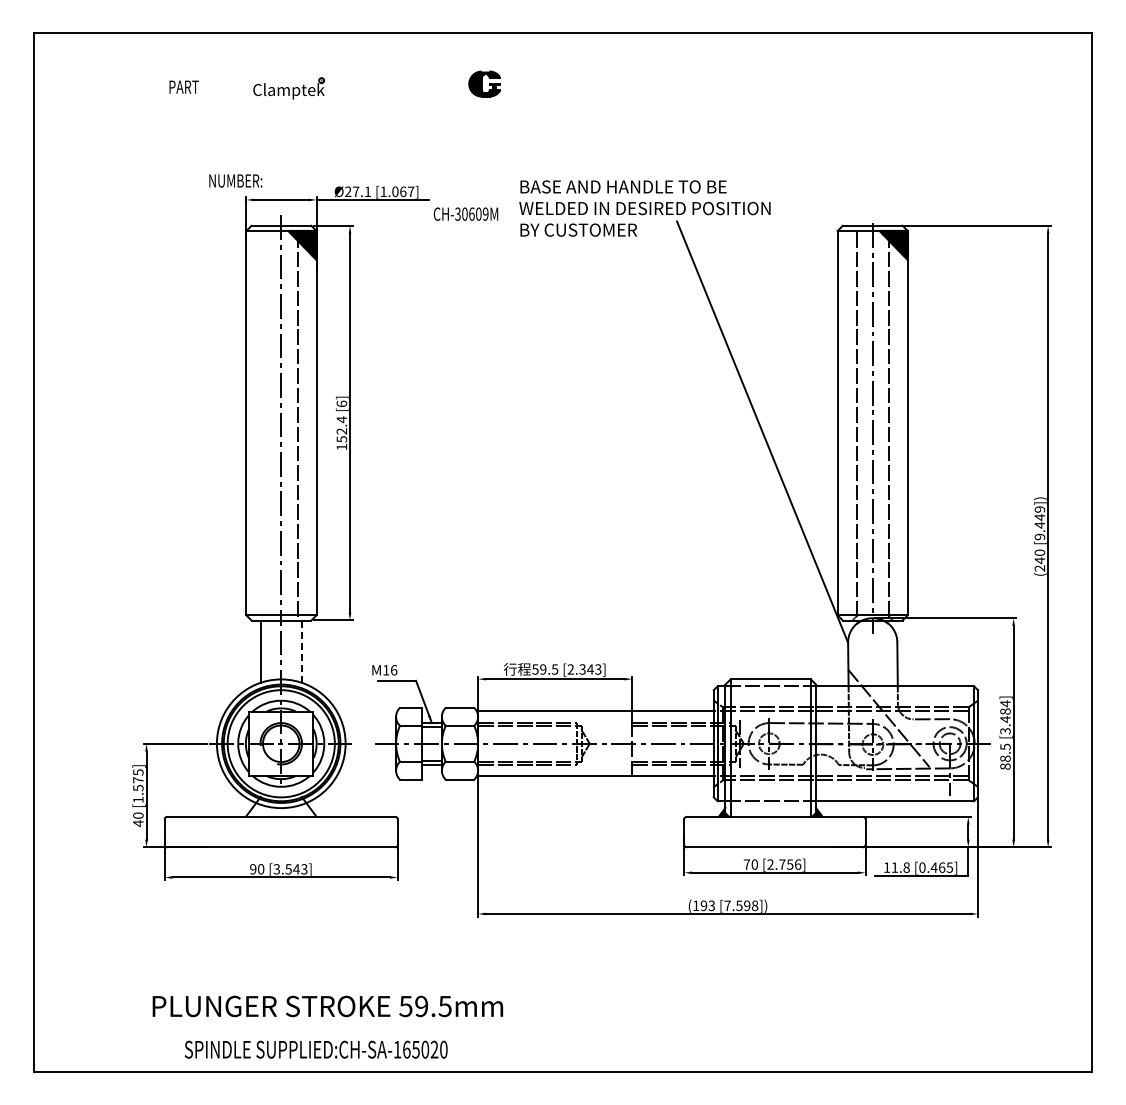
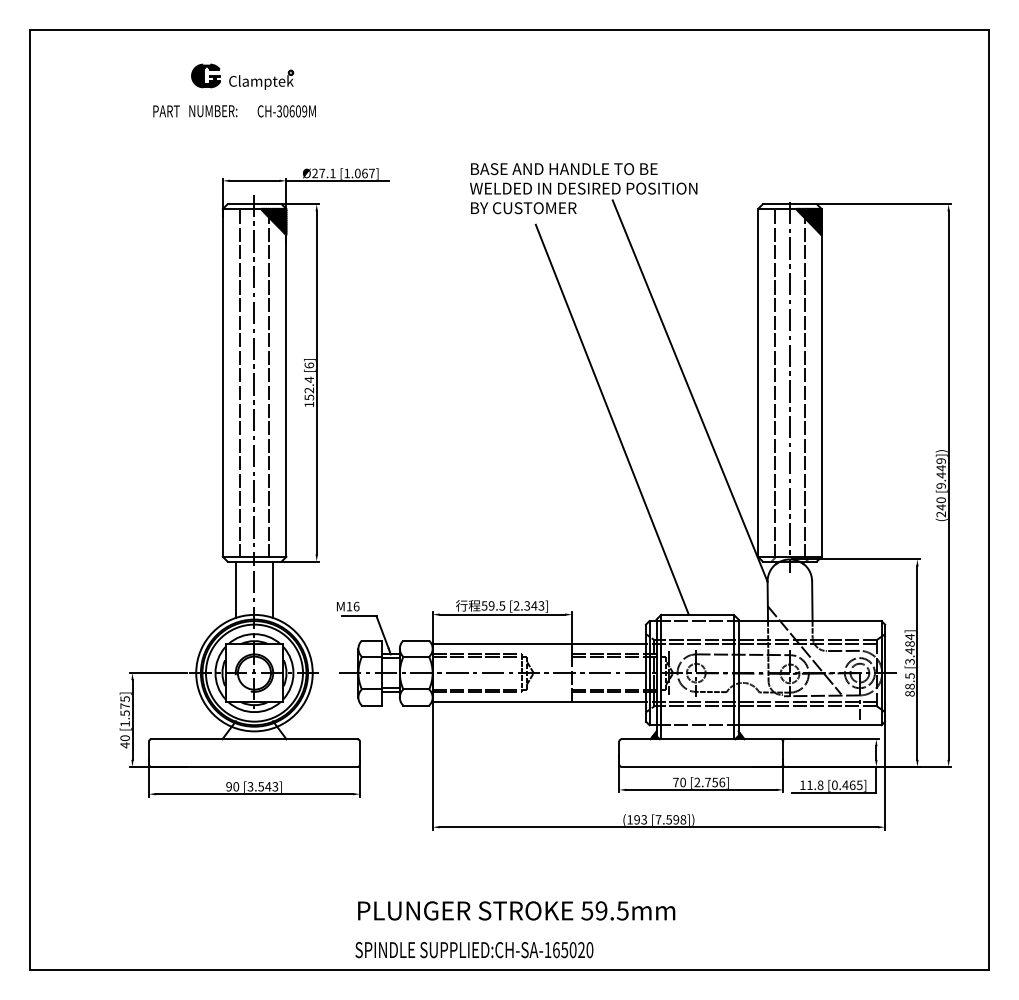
part: (484, 83) -> (205, 75), moved
text: (183, 86) -> (165, 110), moved
text: (235, 180) -> (213, 110), moved
text: (465, 213) -> (286, 110), moved
line: (265, 426) -> (240, 385), added
line: (676, 463) -> (612, 419), added
line: (301, 652) -> (272, 590), dashed -> solid
text: (327, 1006) -> (516, 910), moved
text: (315, 1049) -> (473, 949), moved

